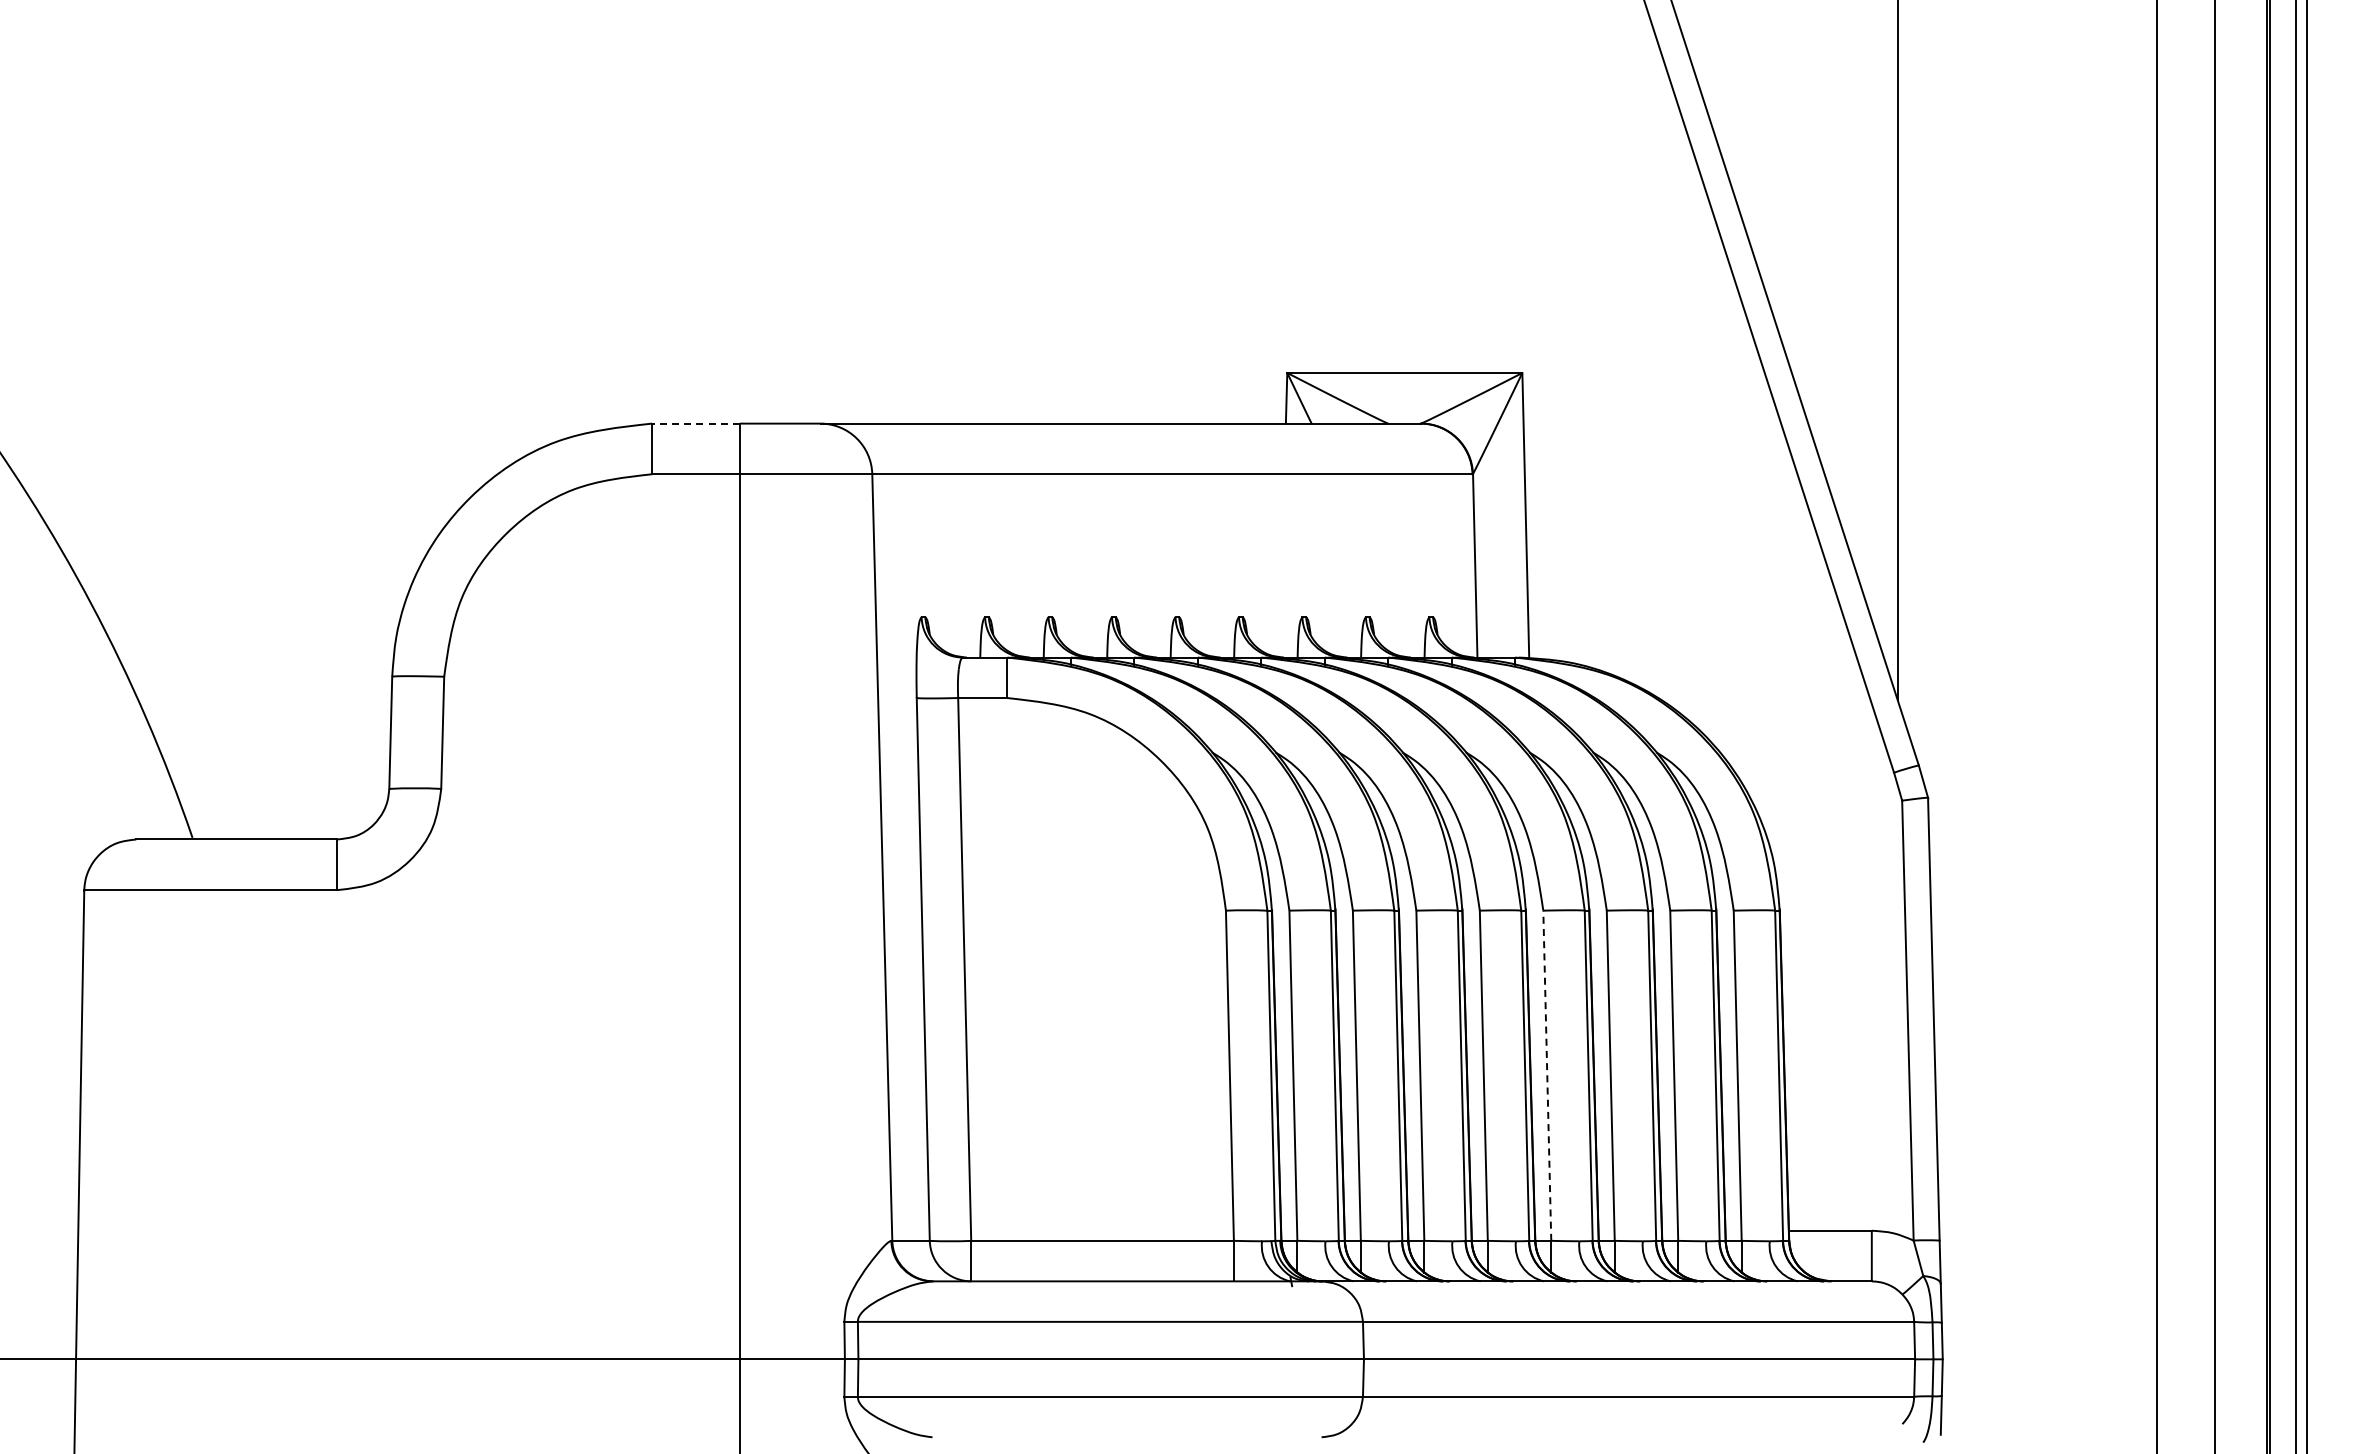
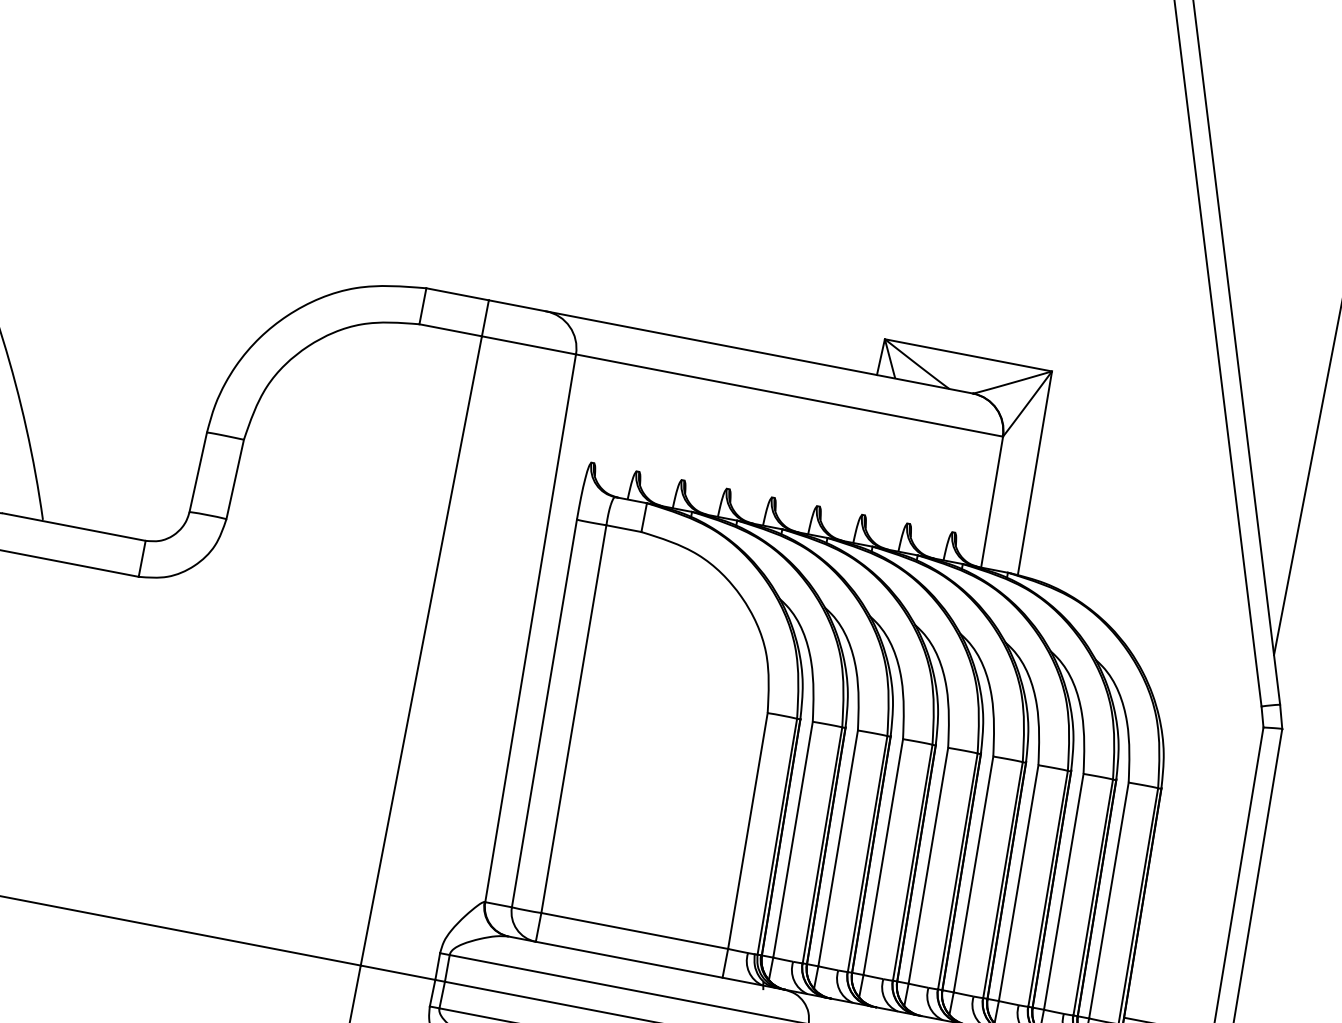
line: (696, 423) -> (457, 294), dashed -> solid
line: (1547, 1075) -> (973, 874), dashed -> solid

